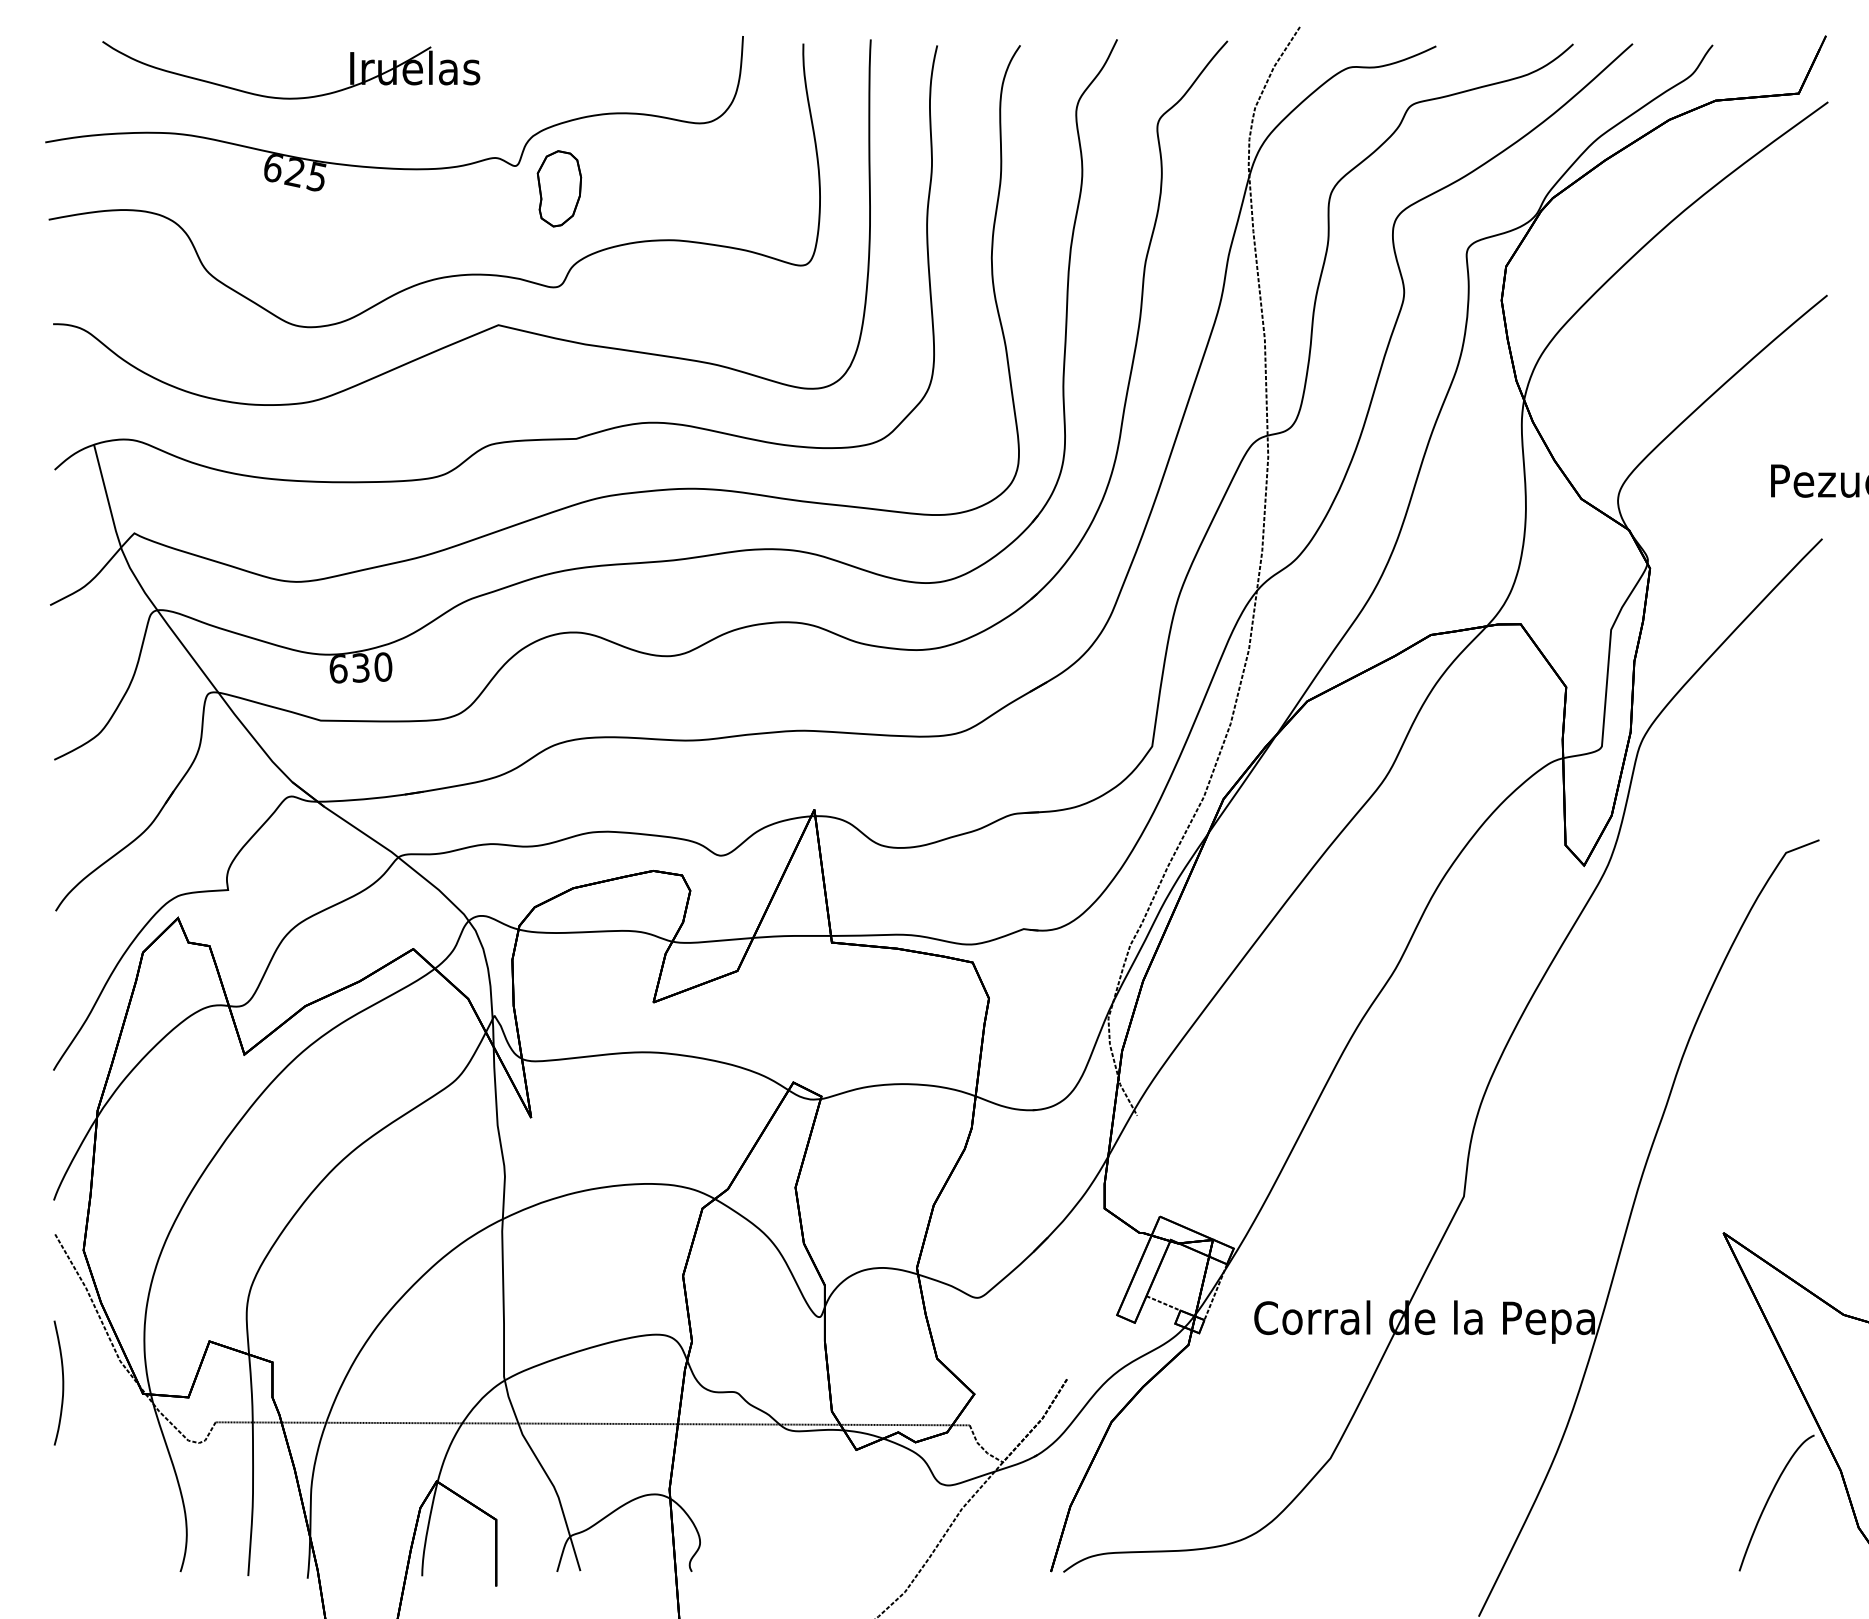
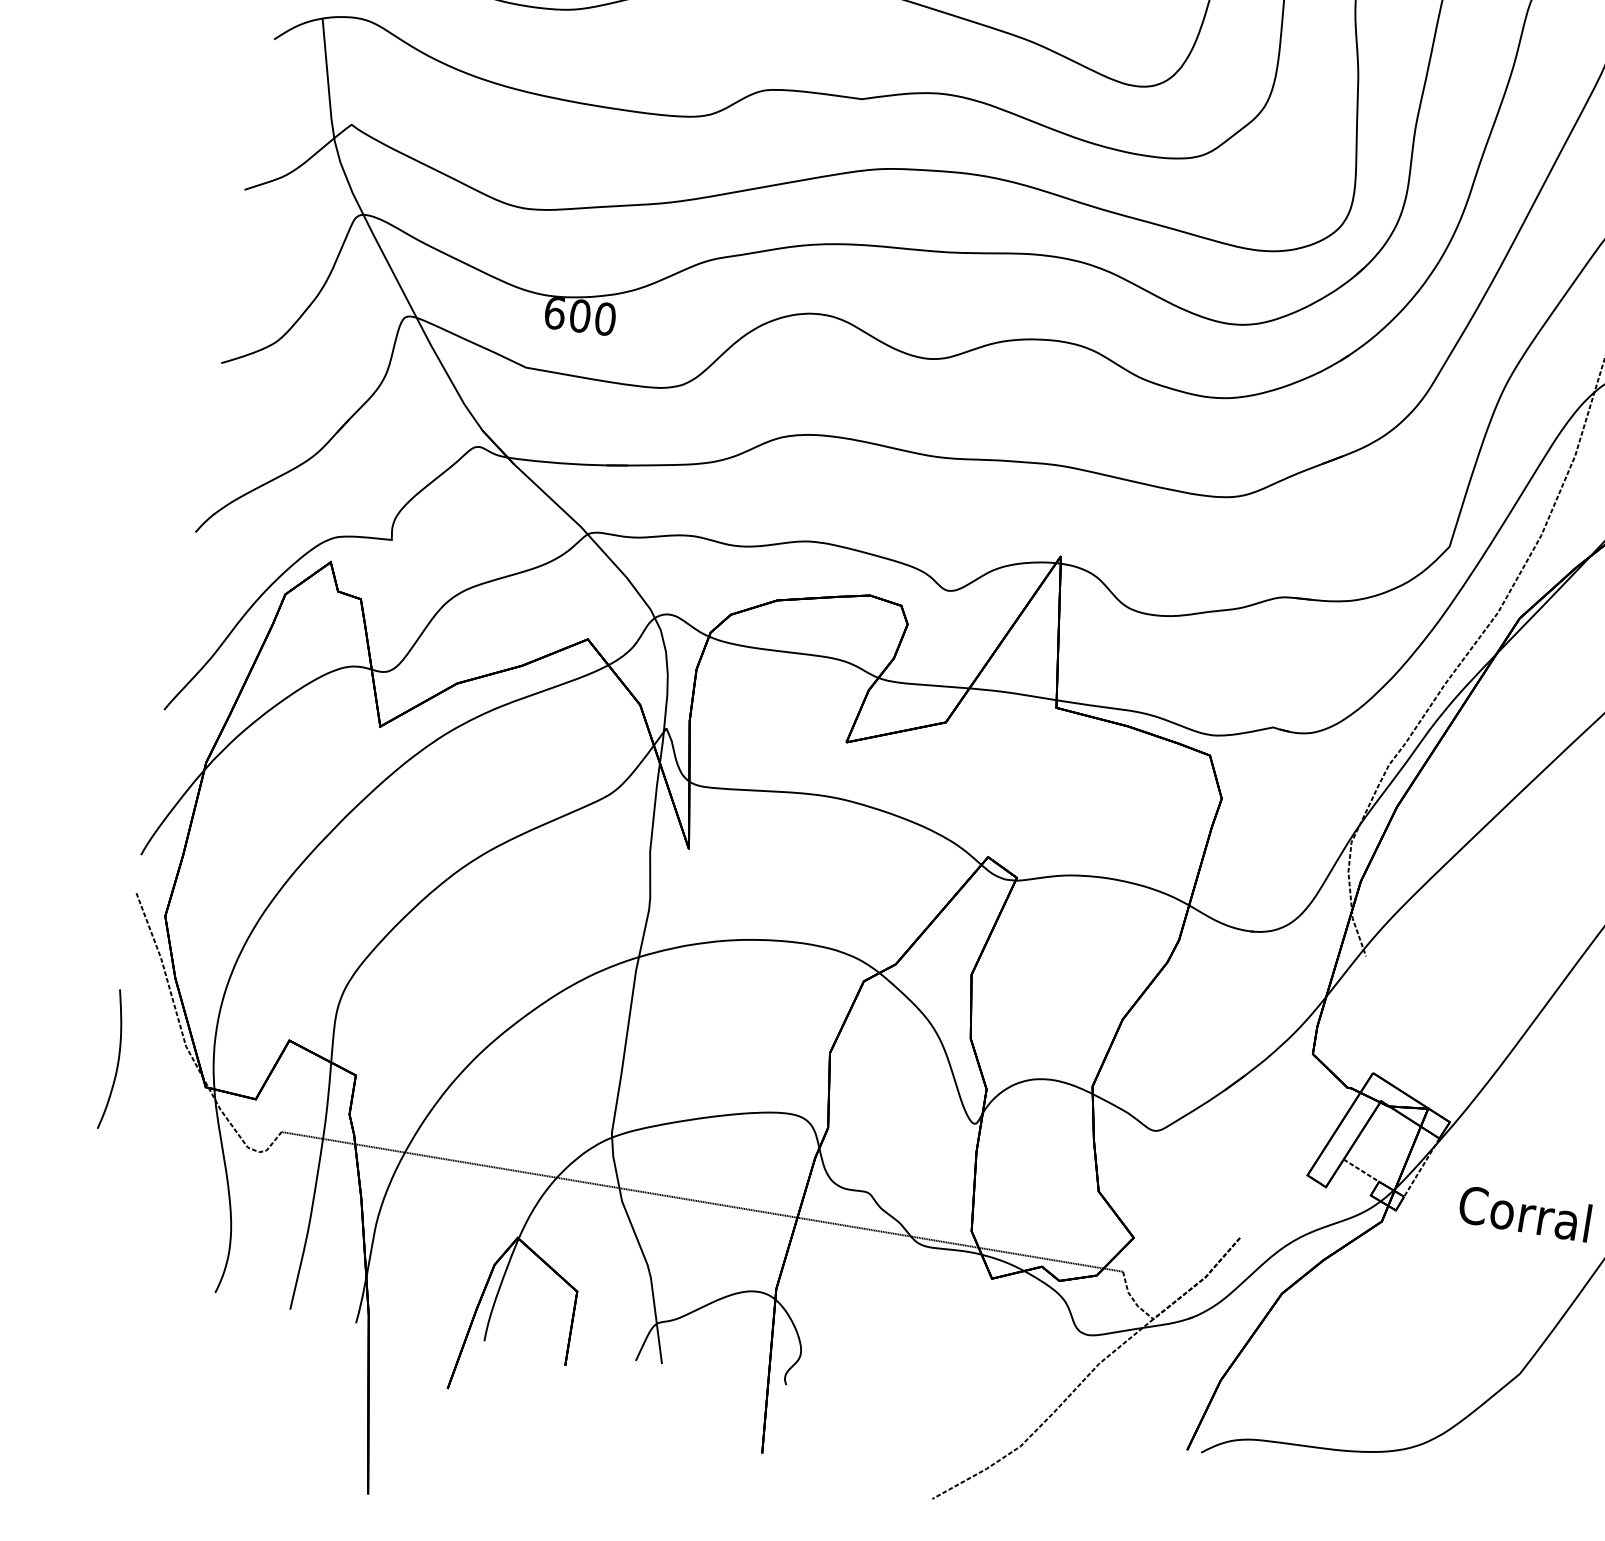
text: (360, 667) -> (579, 315), 630 -> 600

